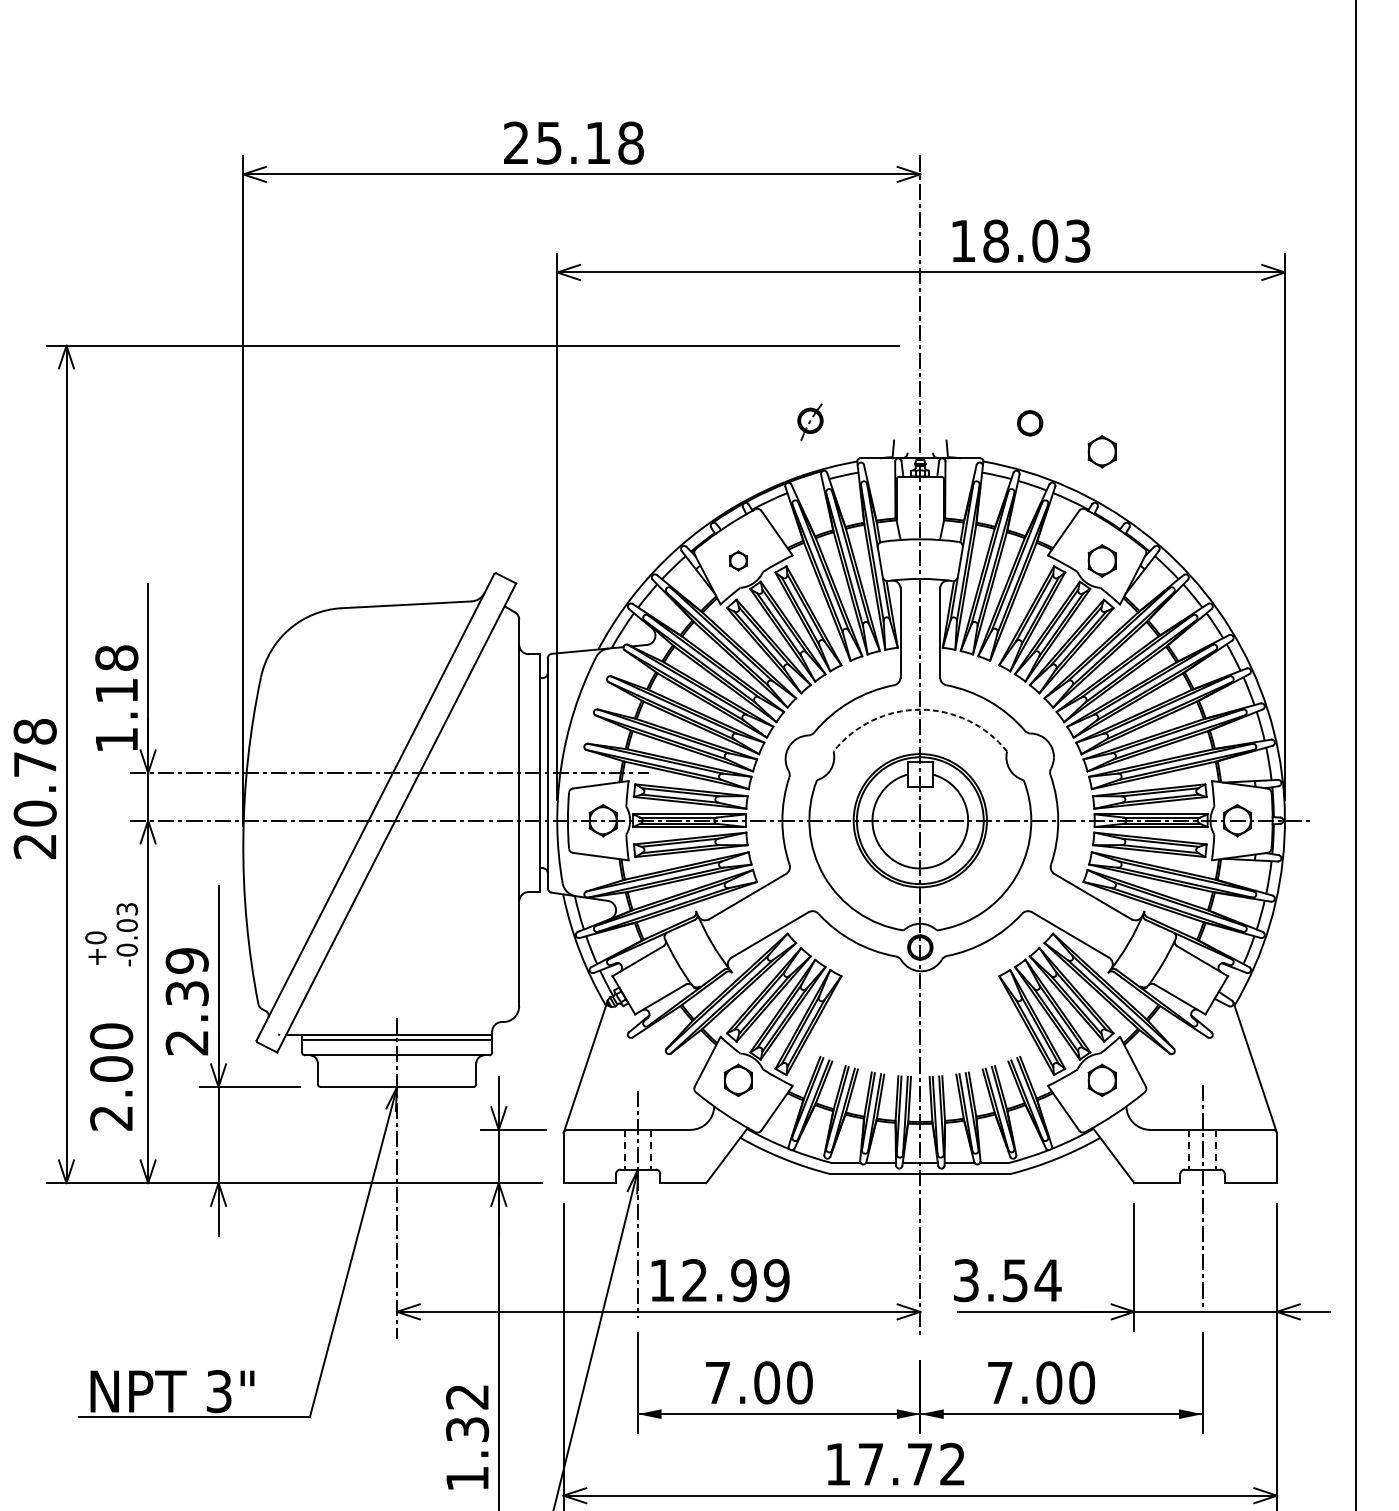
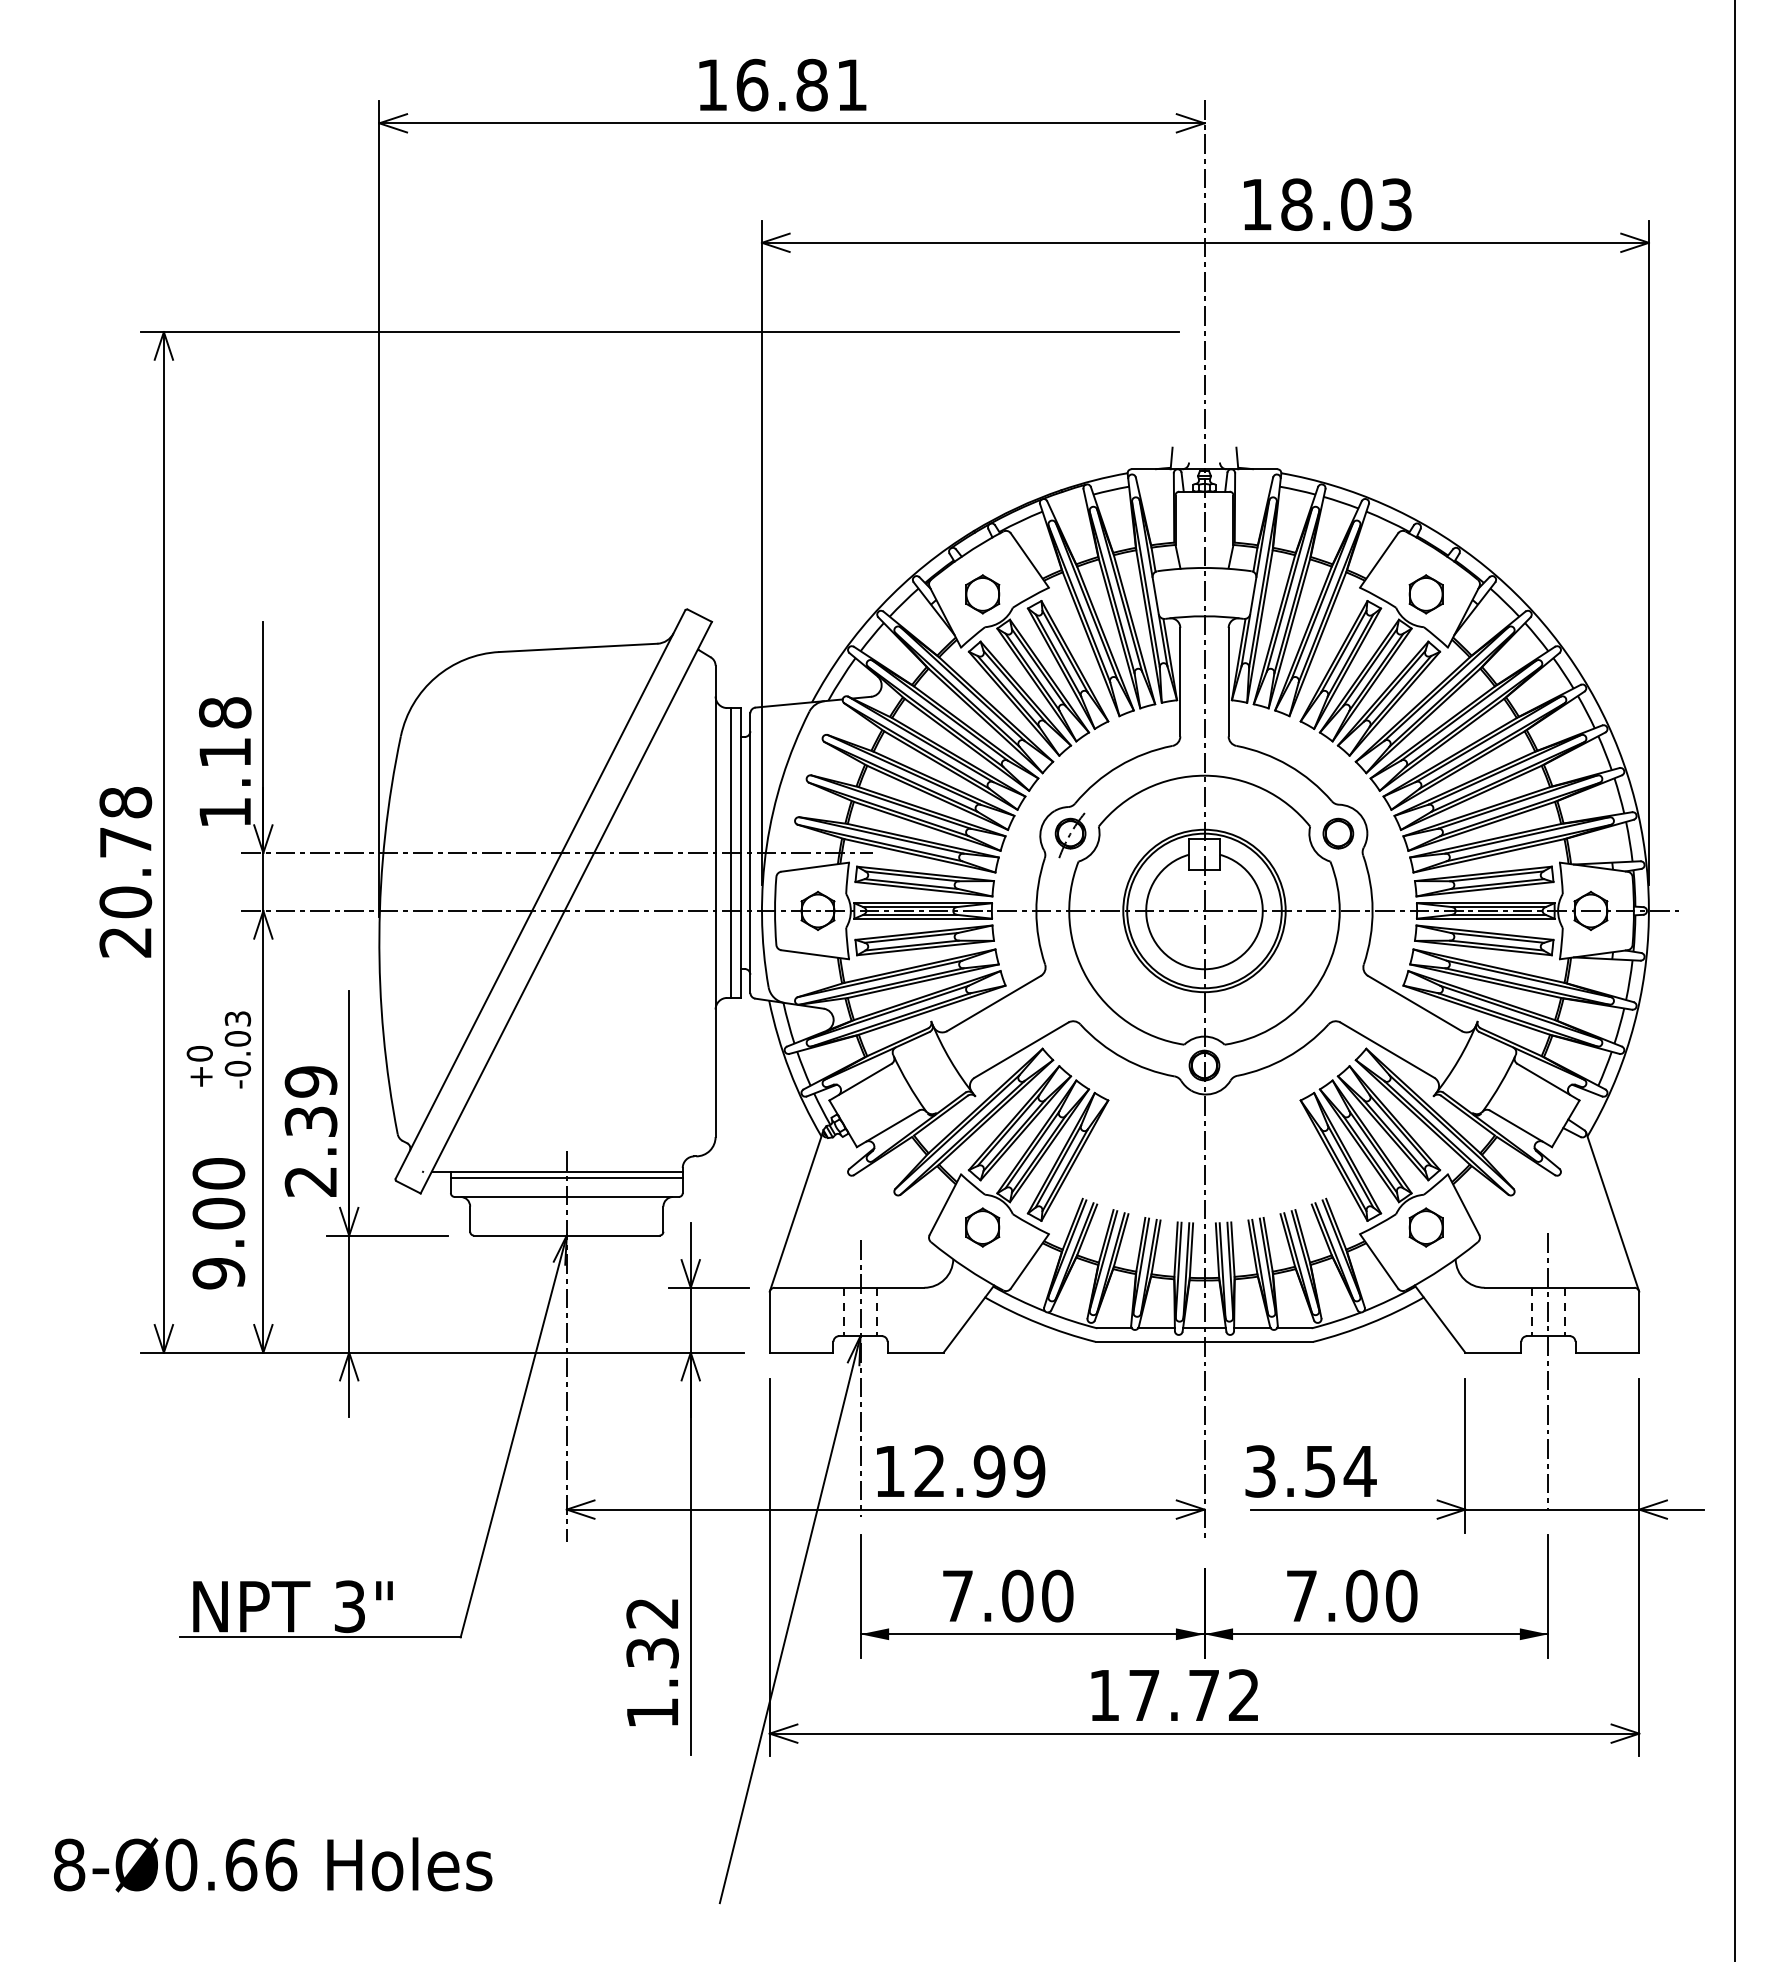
text: (574, 142) -> (782, 84), 25.18 -> 16.81
part: (810, 422) -> (1070, 835), moved
part: (1030, 423) -> (1338, 833), moved
part: (1101, 451) -> (1425, 461), removed
part: (738, 561) -> (982, 594), size x1.67
arc: (920, 709) -> (1204, 775), dashed -> solid
line: (532, 772) -> (731, 852), added
text: (111, 1118) -> (218, 1273), 2.00 -> 9.00

